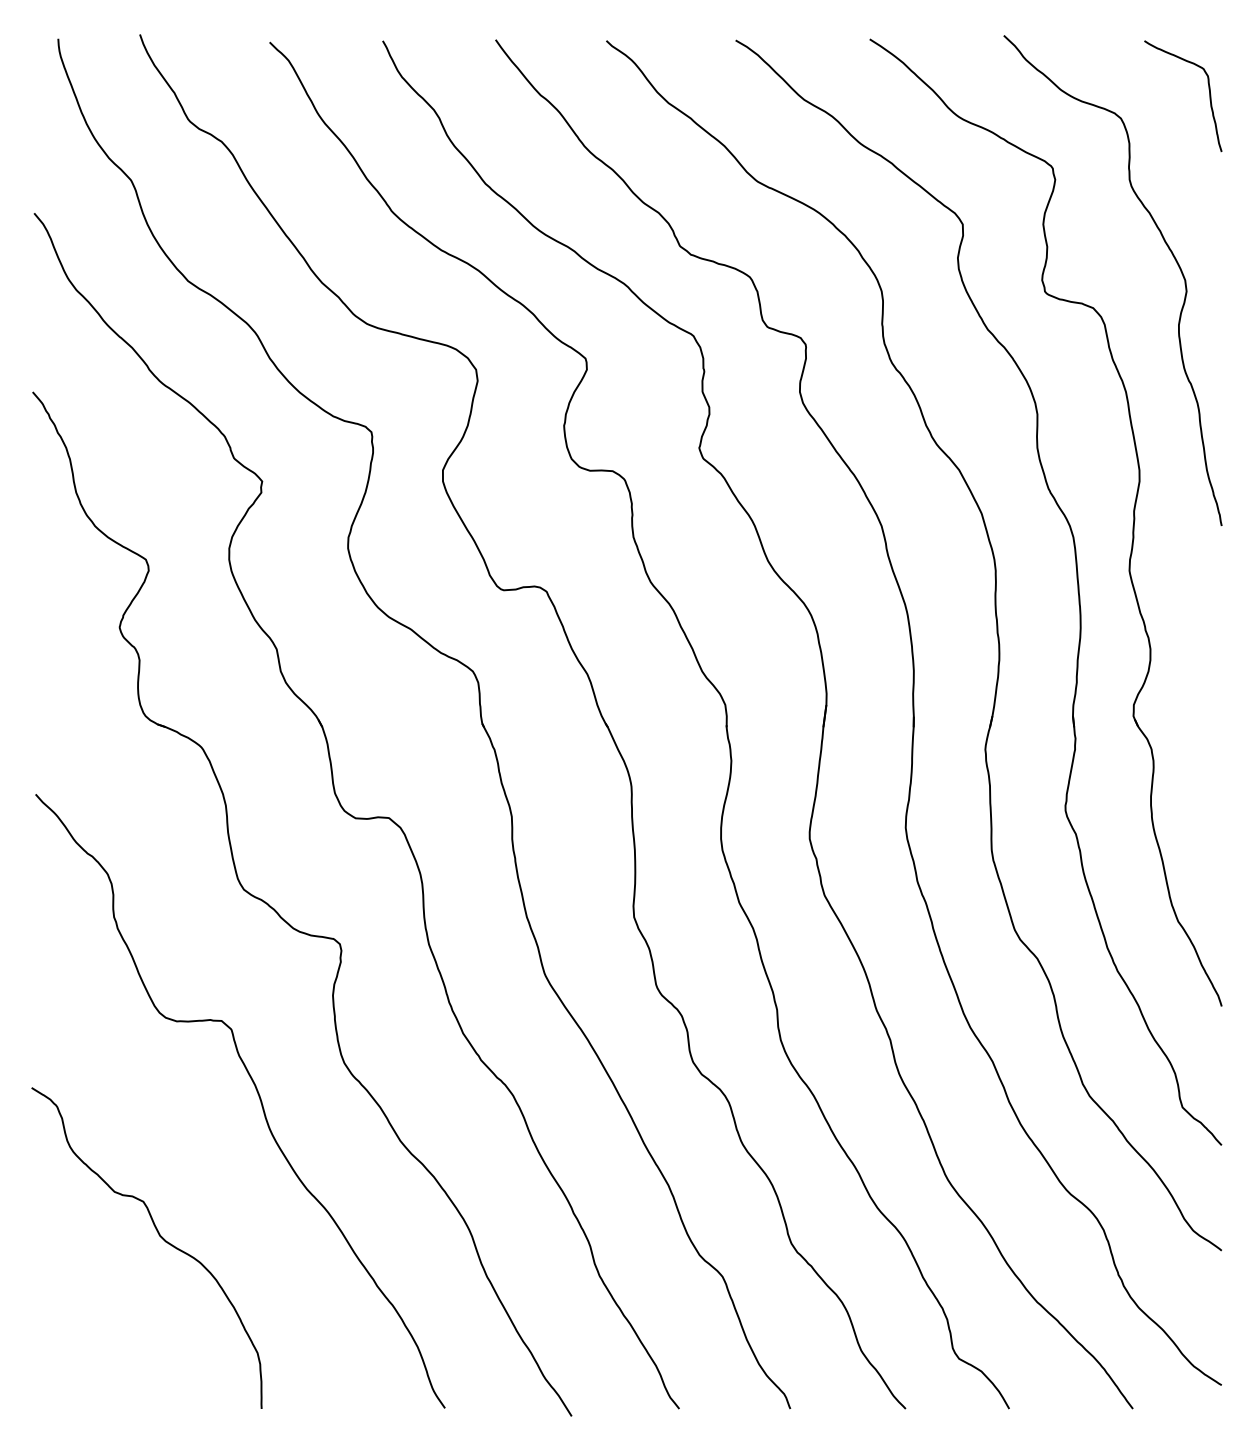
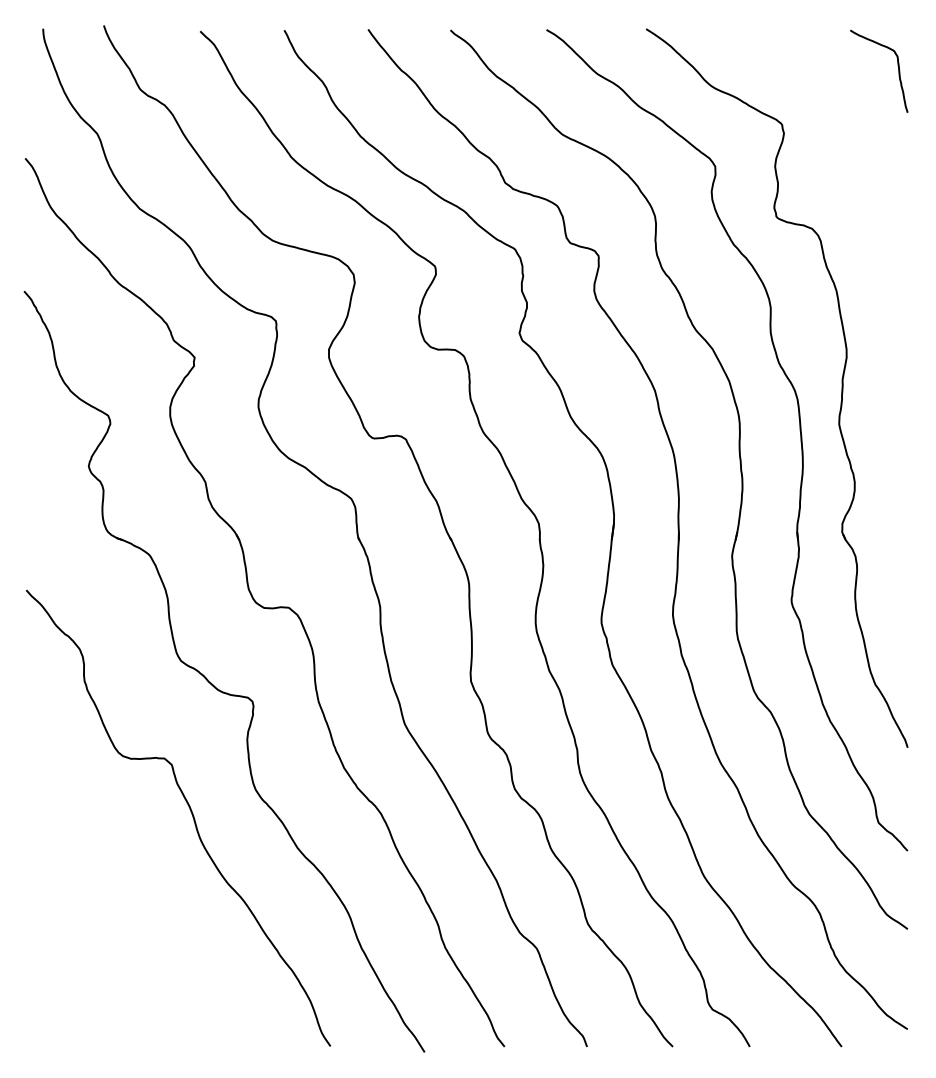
curve: (1167, 248) -> (867, 184), removed
curve: (158, 1236) -> (117, 918), removed

